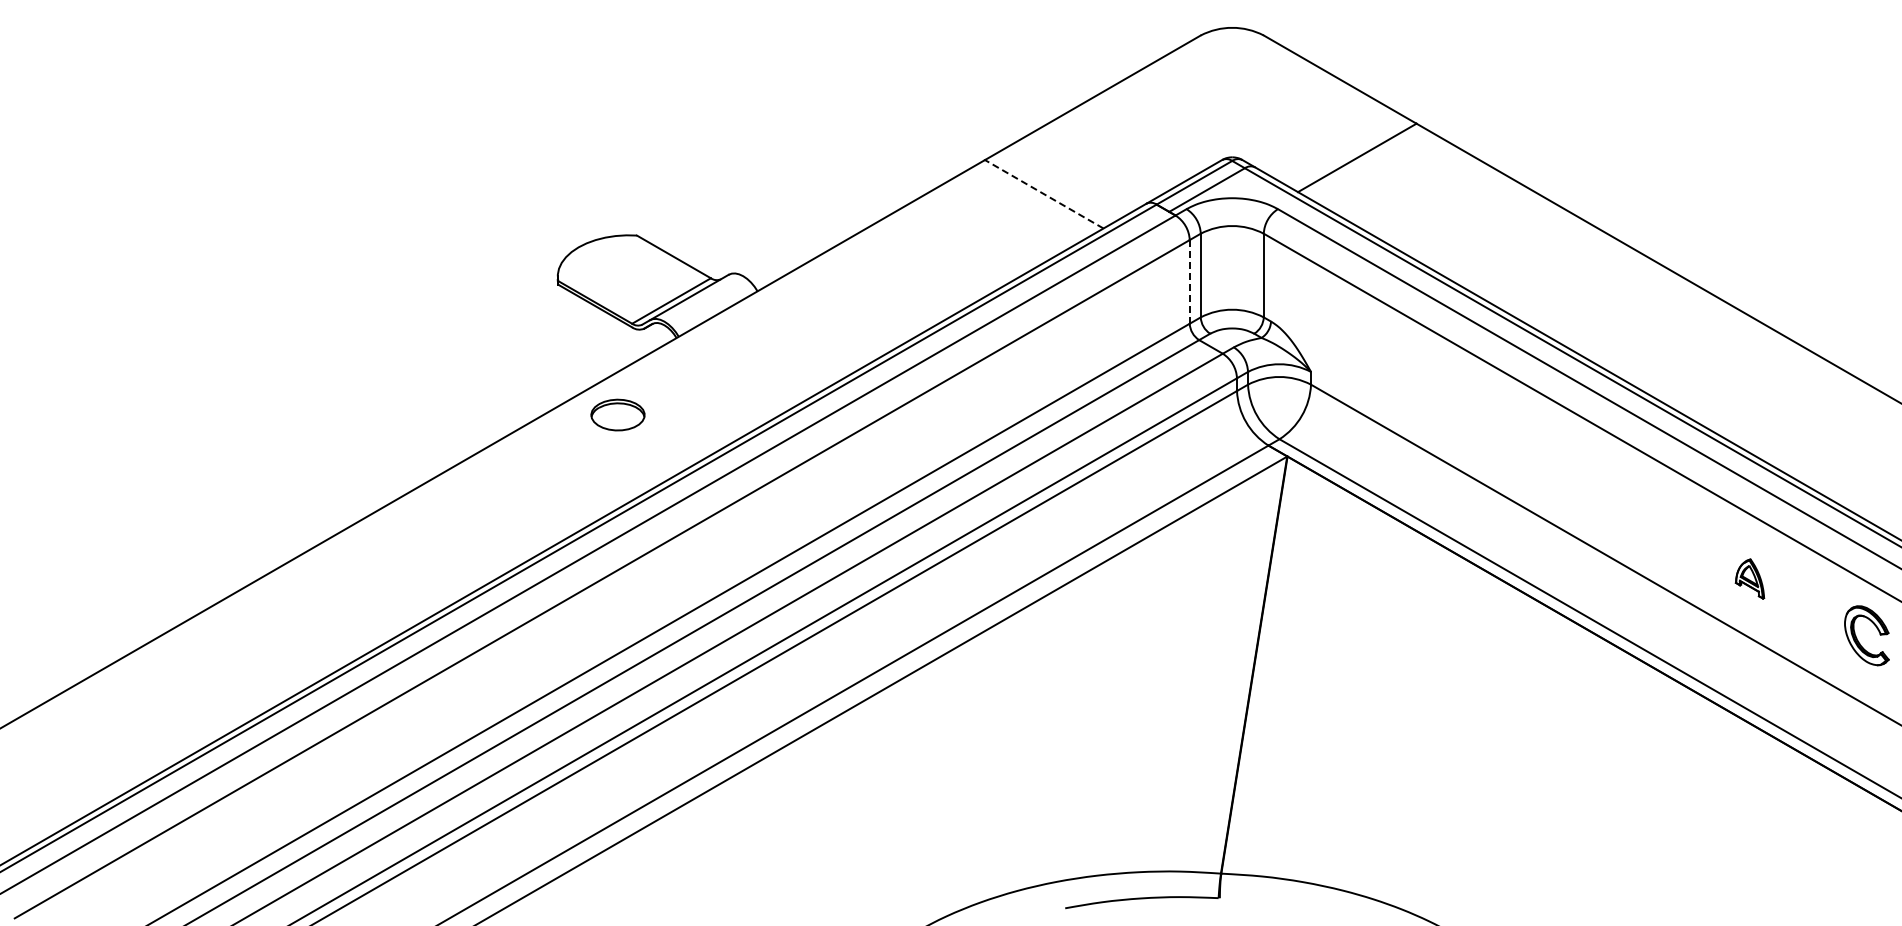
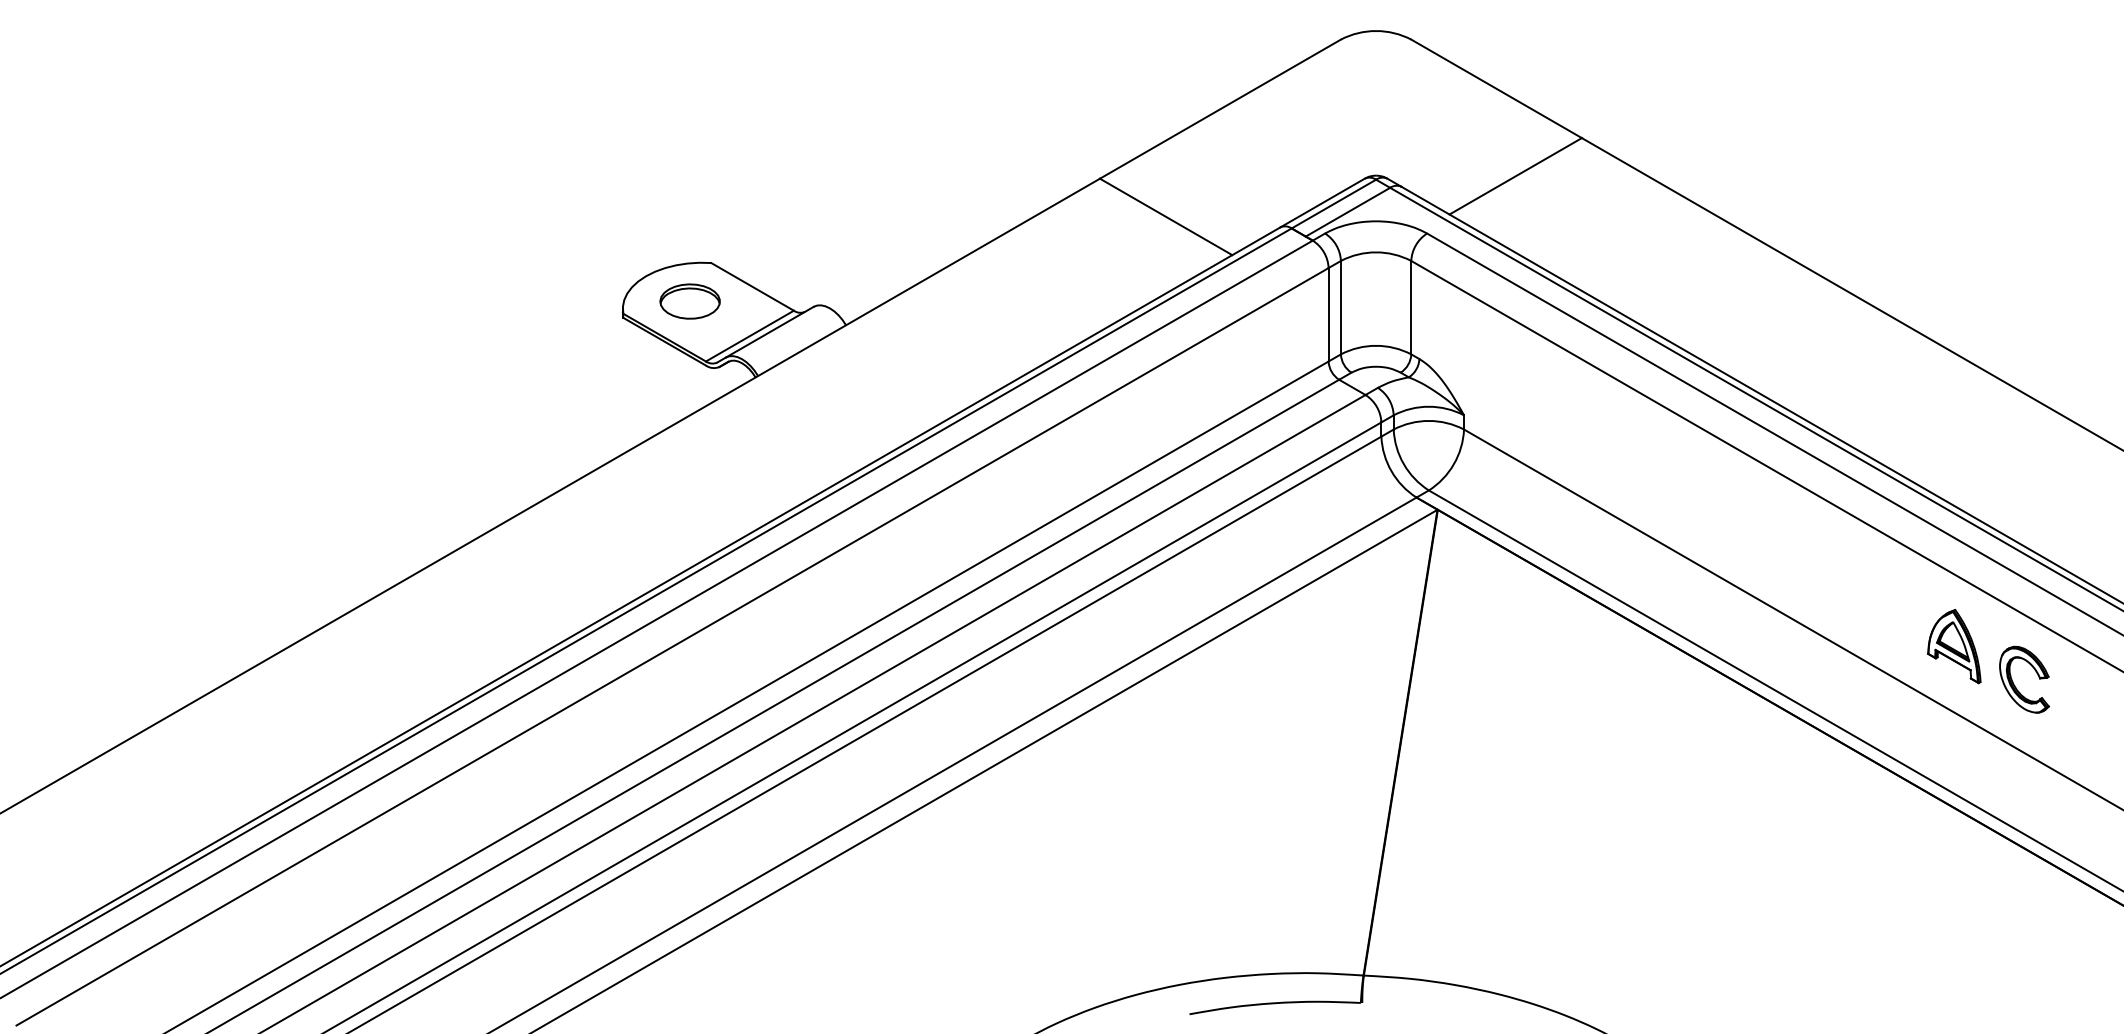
line: (1043, 194) -> (1165, 217), dashed -> solid
line: (1189, 281) -> (1328, 314), dashed -> solid
part: (617, 414) -> (689, 300), moved
part: (1749, 578) -> (1953, 645), size x1.67
part: (1859, 641) -> (2016, 686), moved

